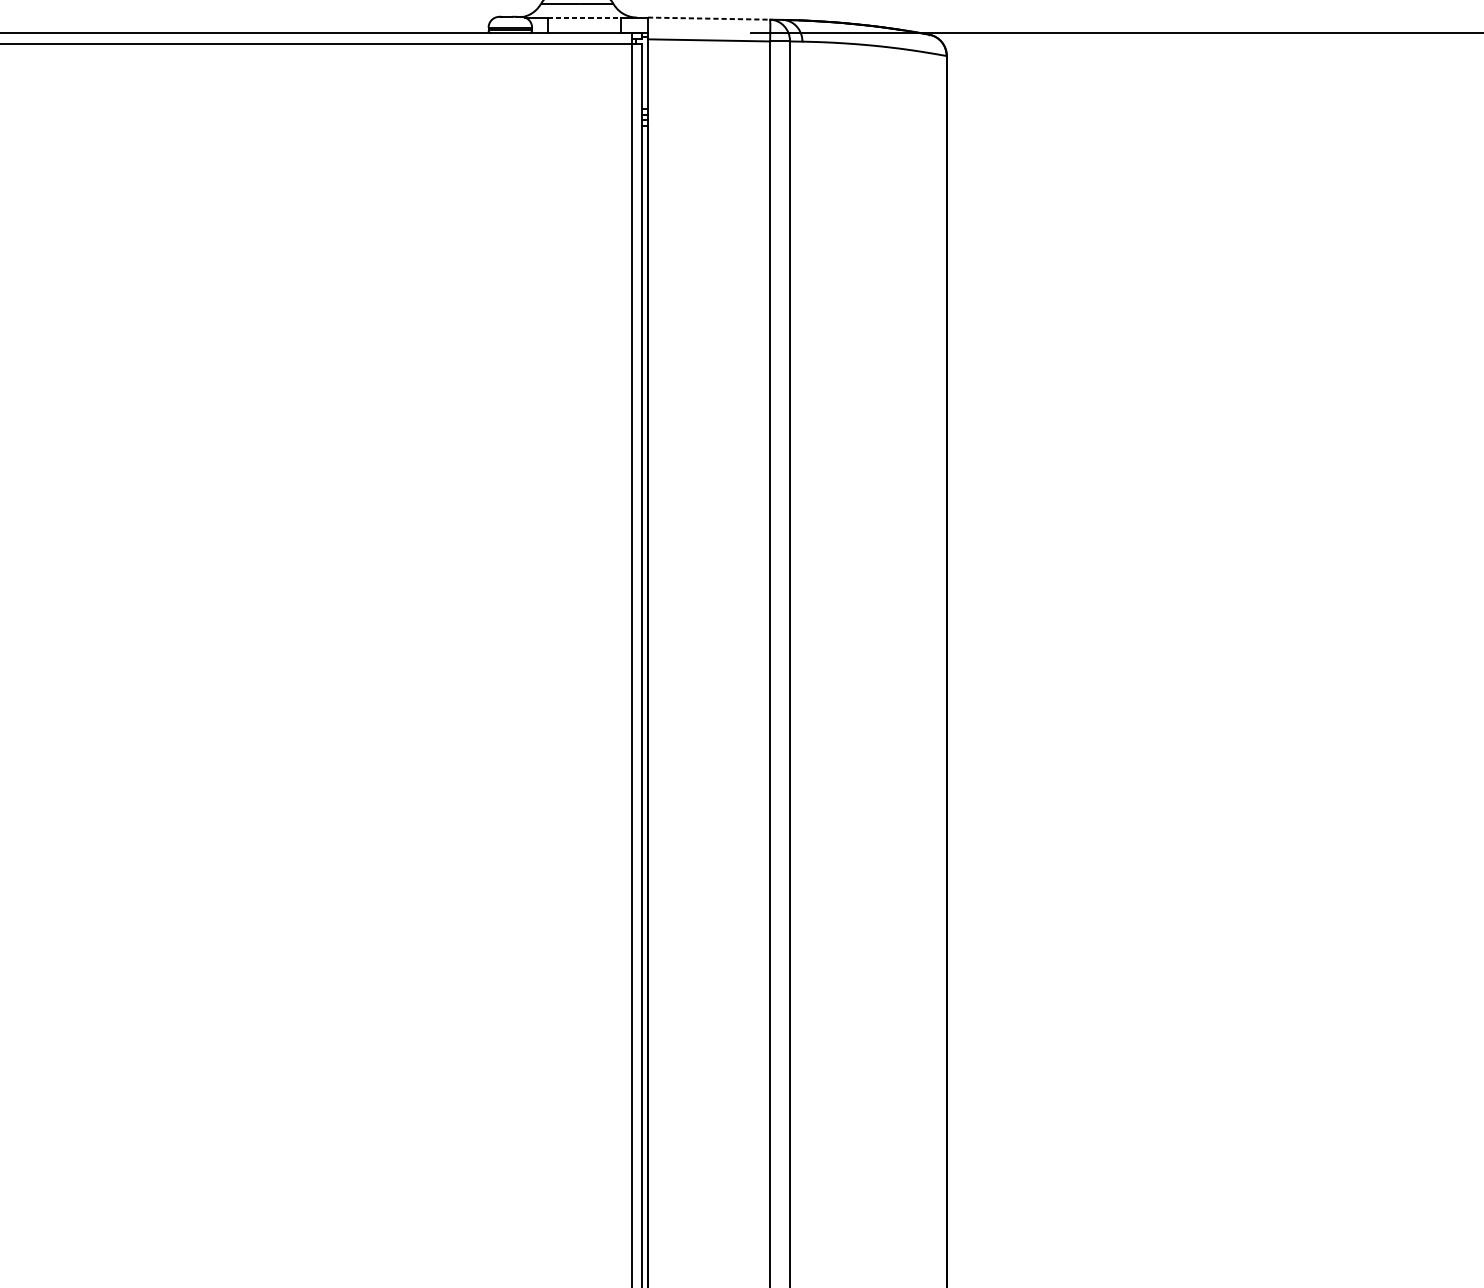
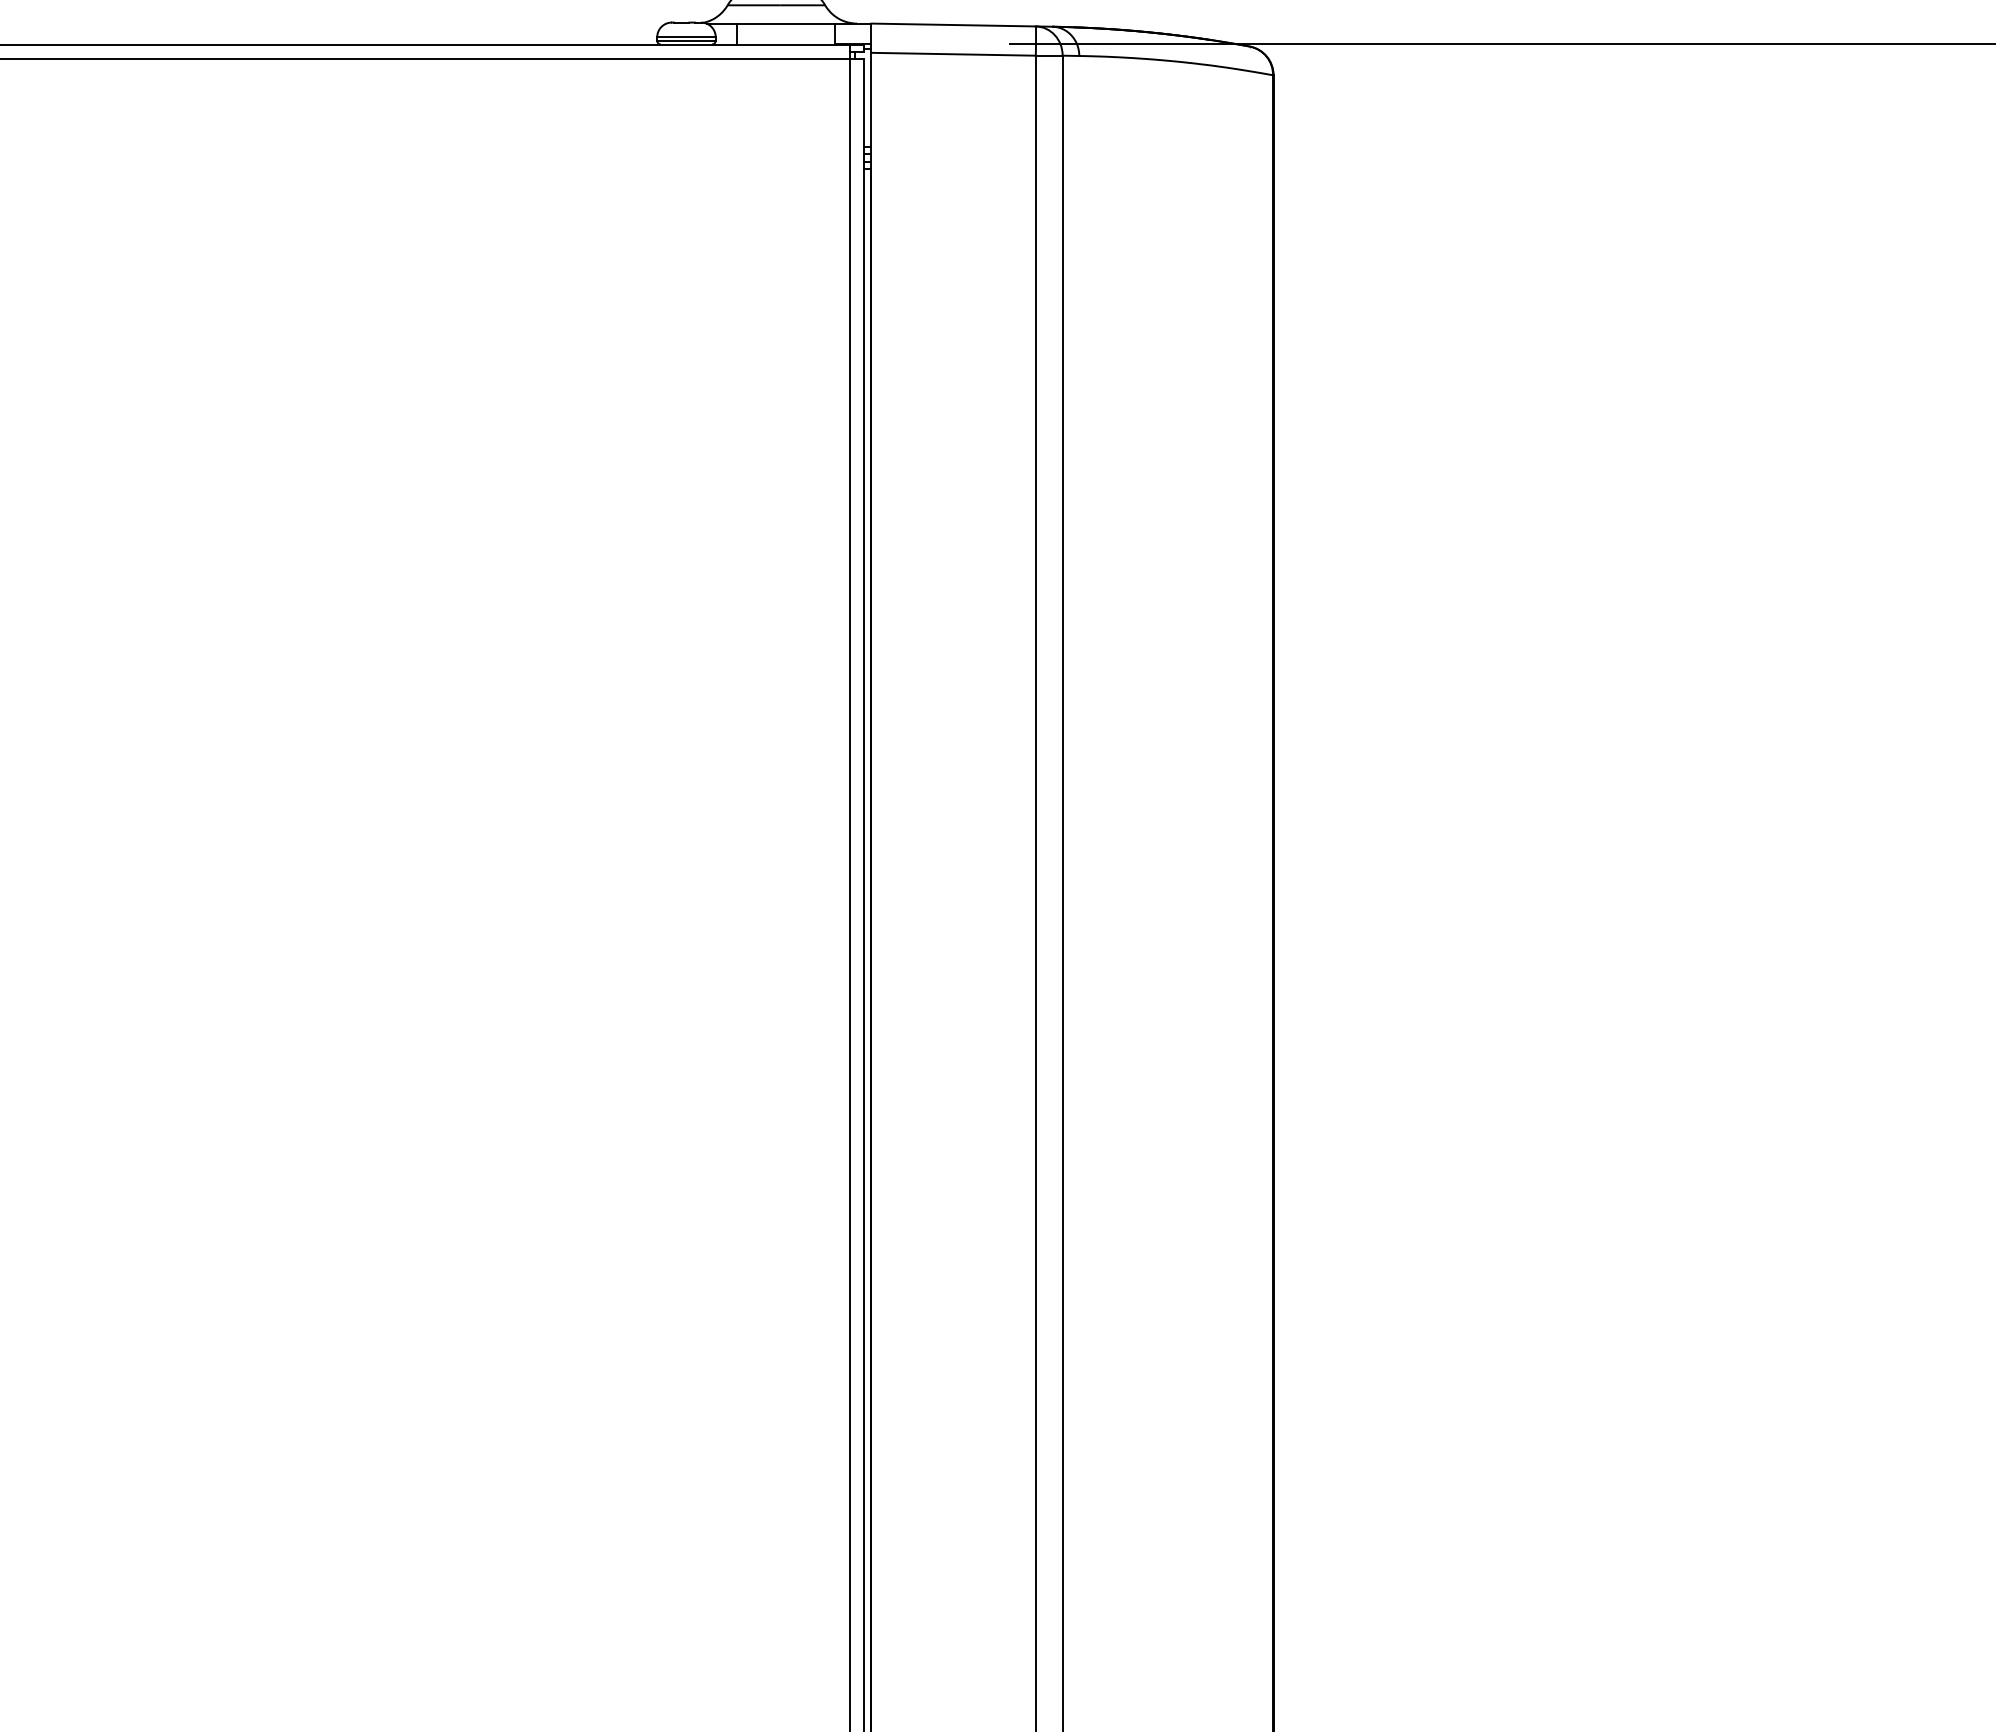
line: (584, 17) -> (786, 23), dashed -> solid
line: (709, 19) -> (954, 25), dashed -> solid

